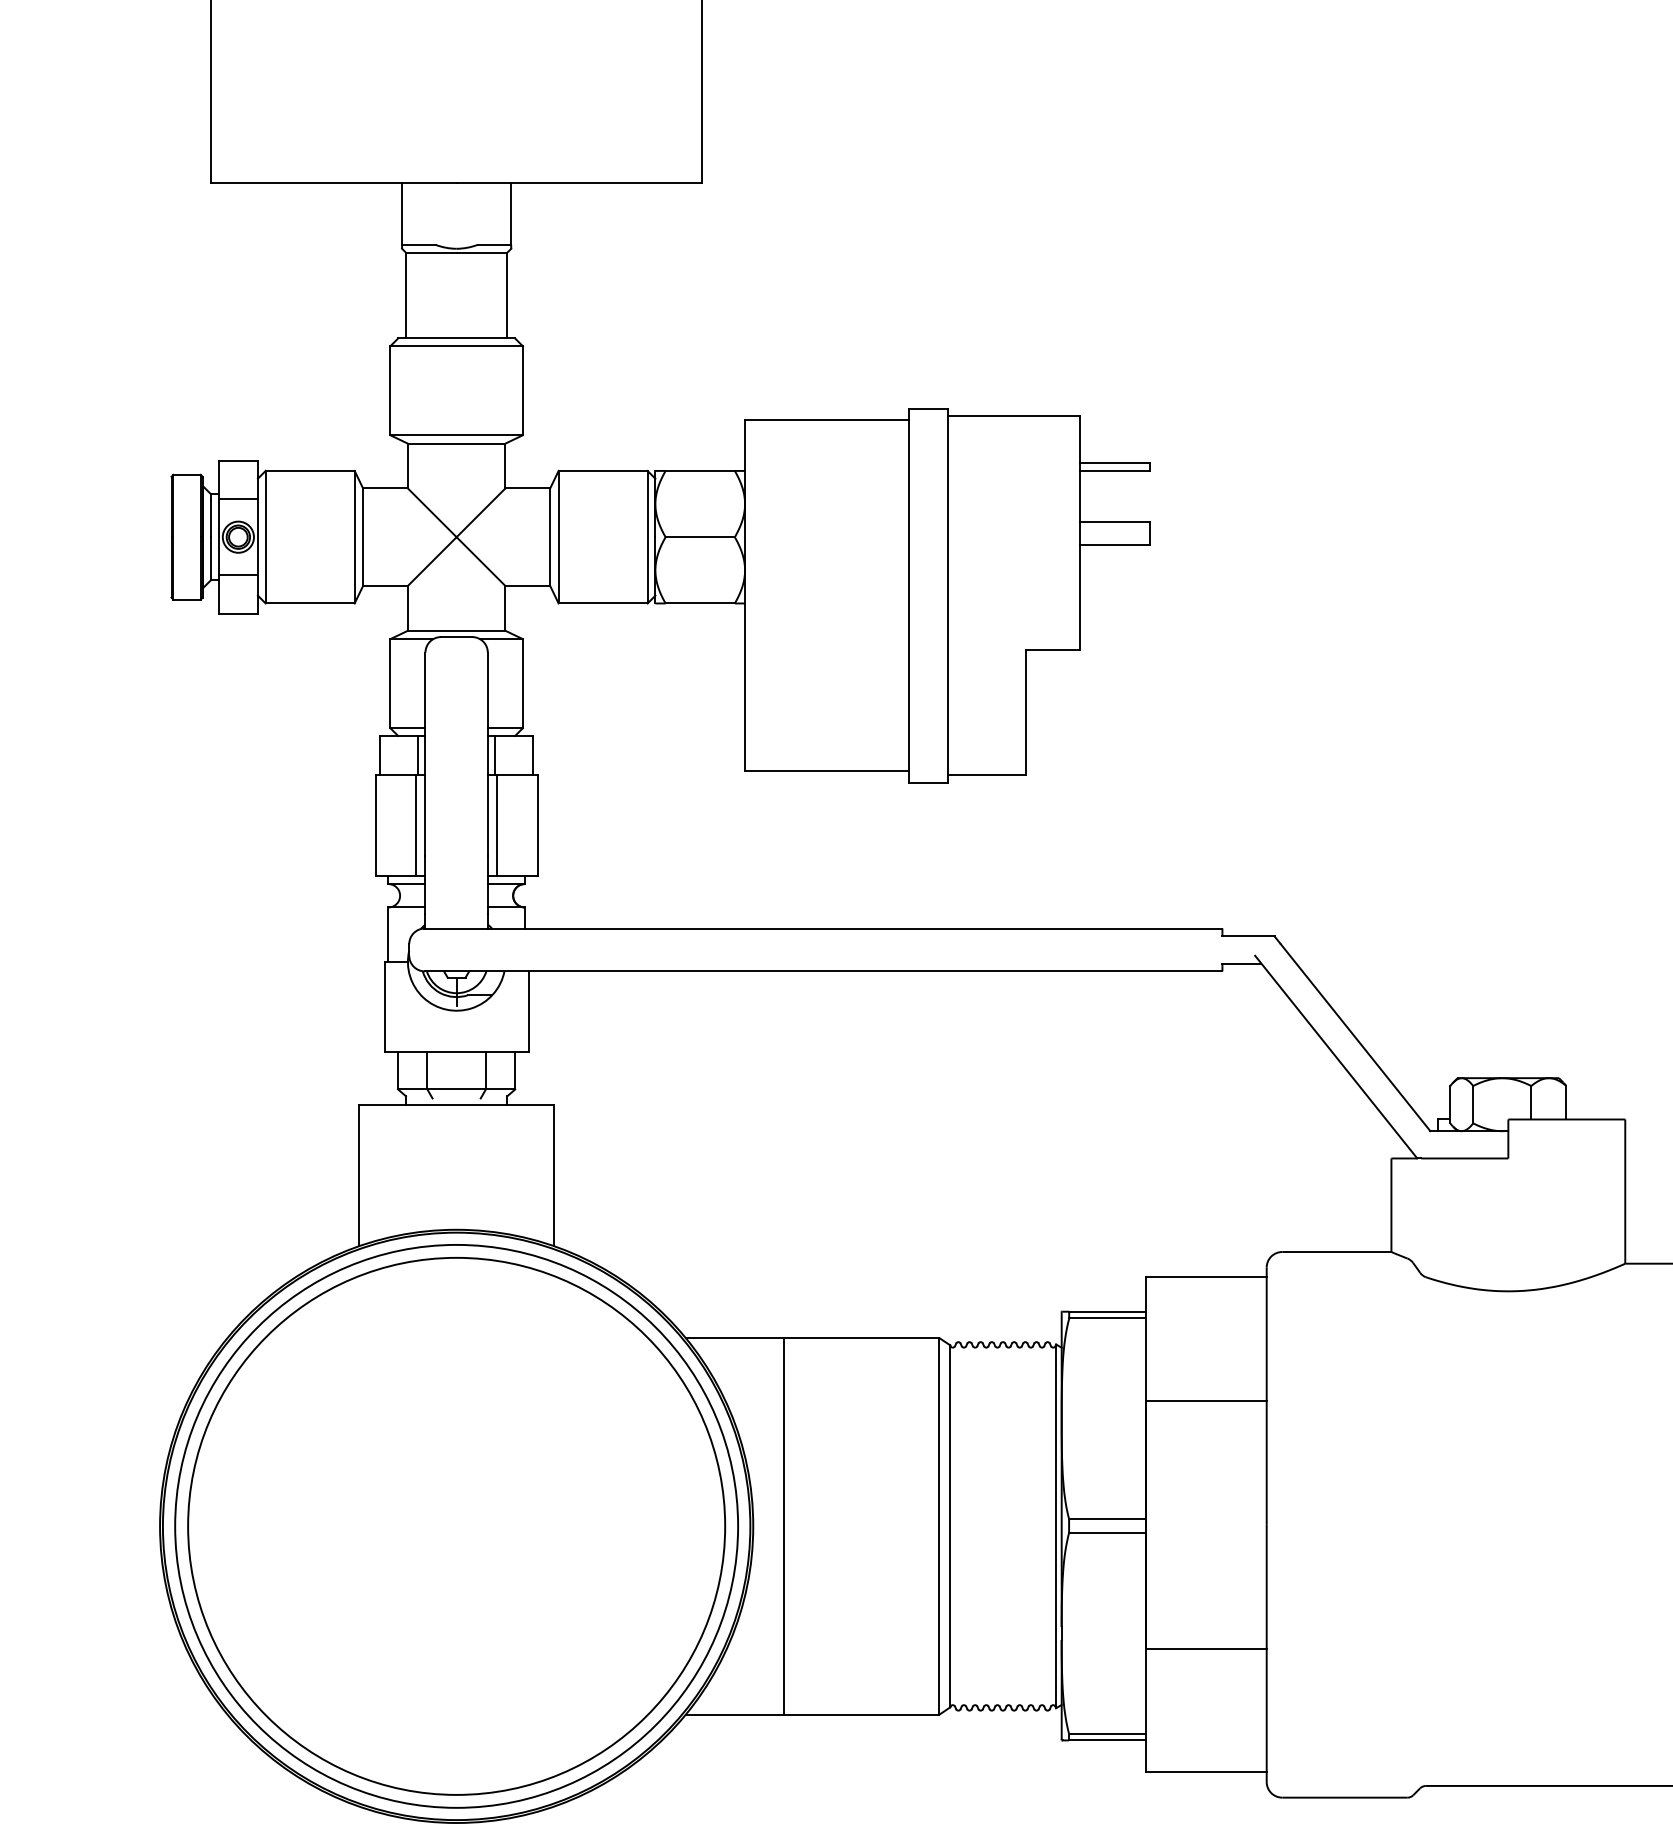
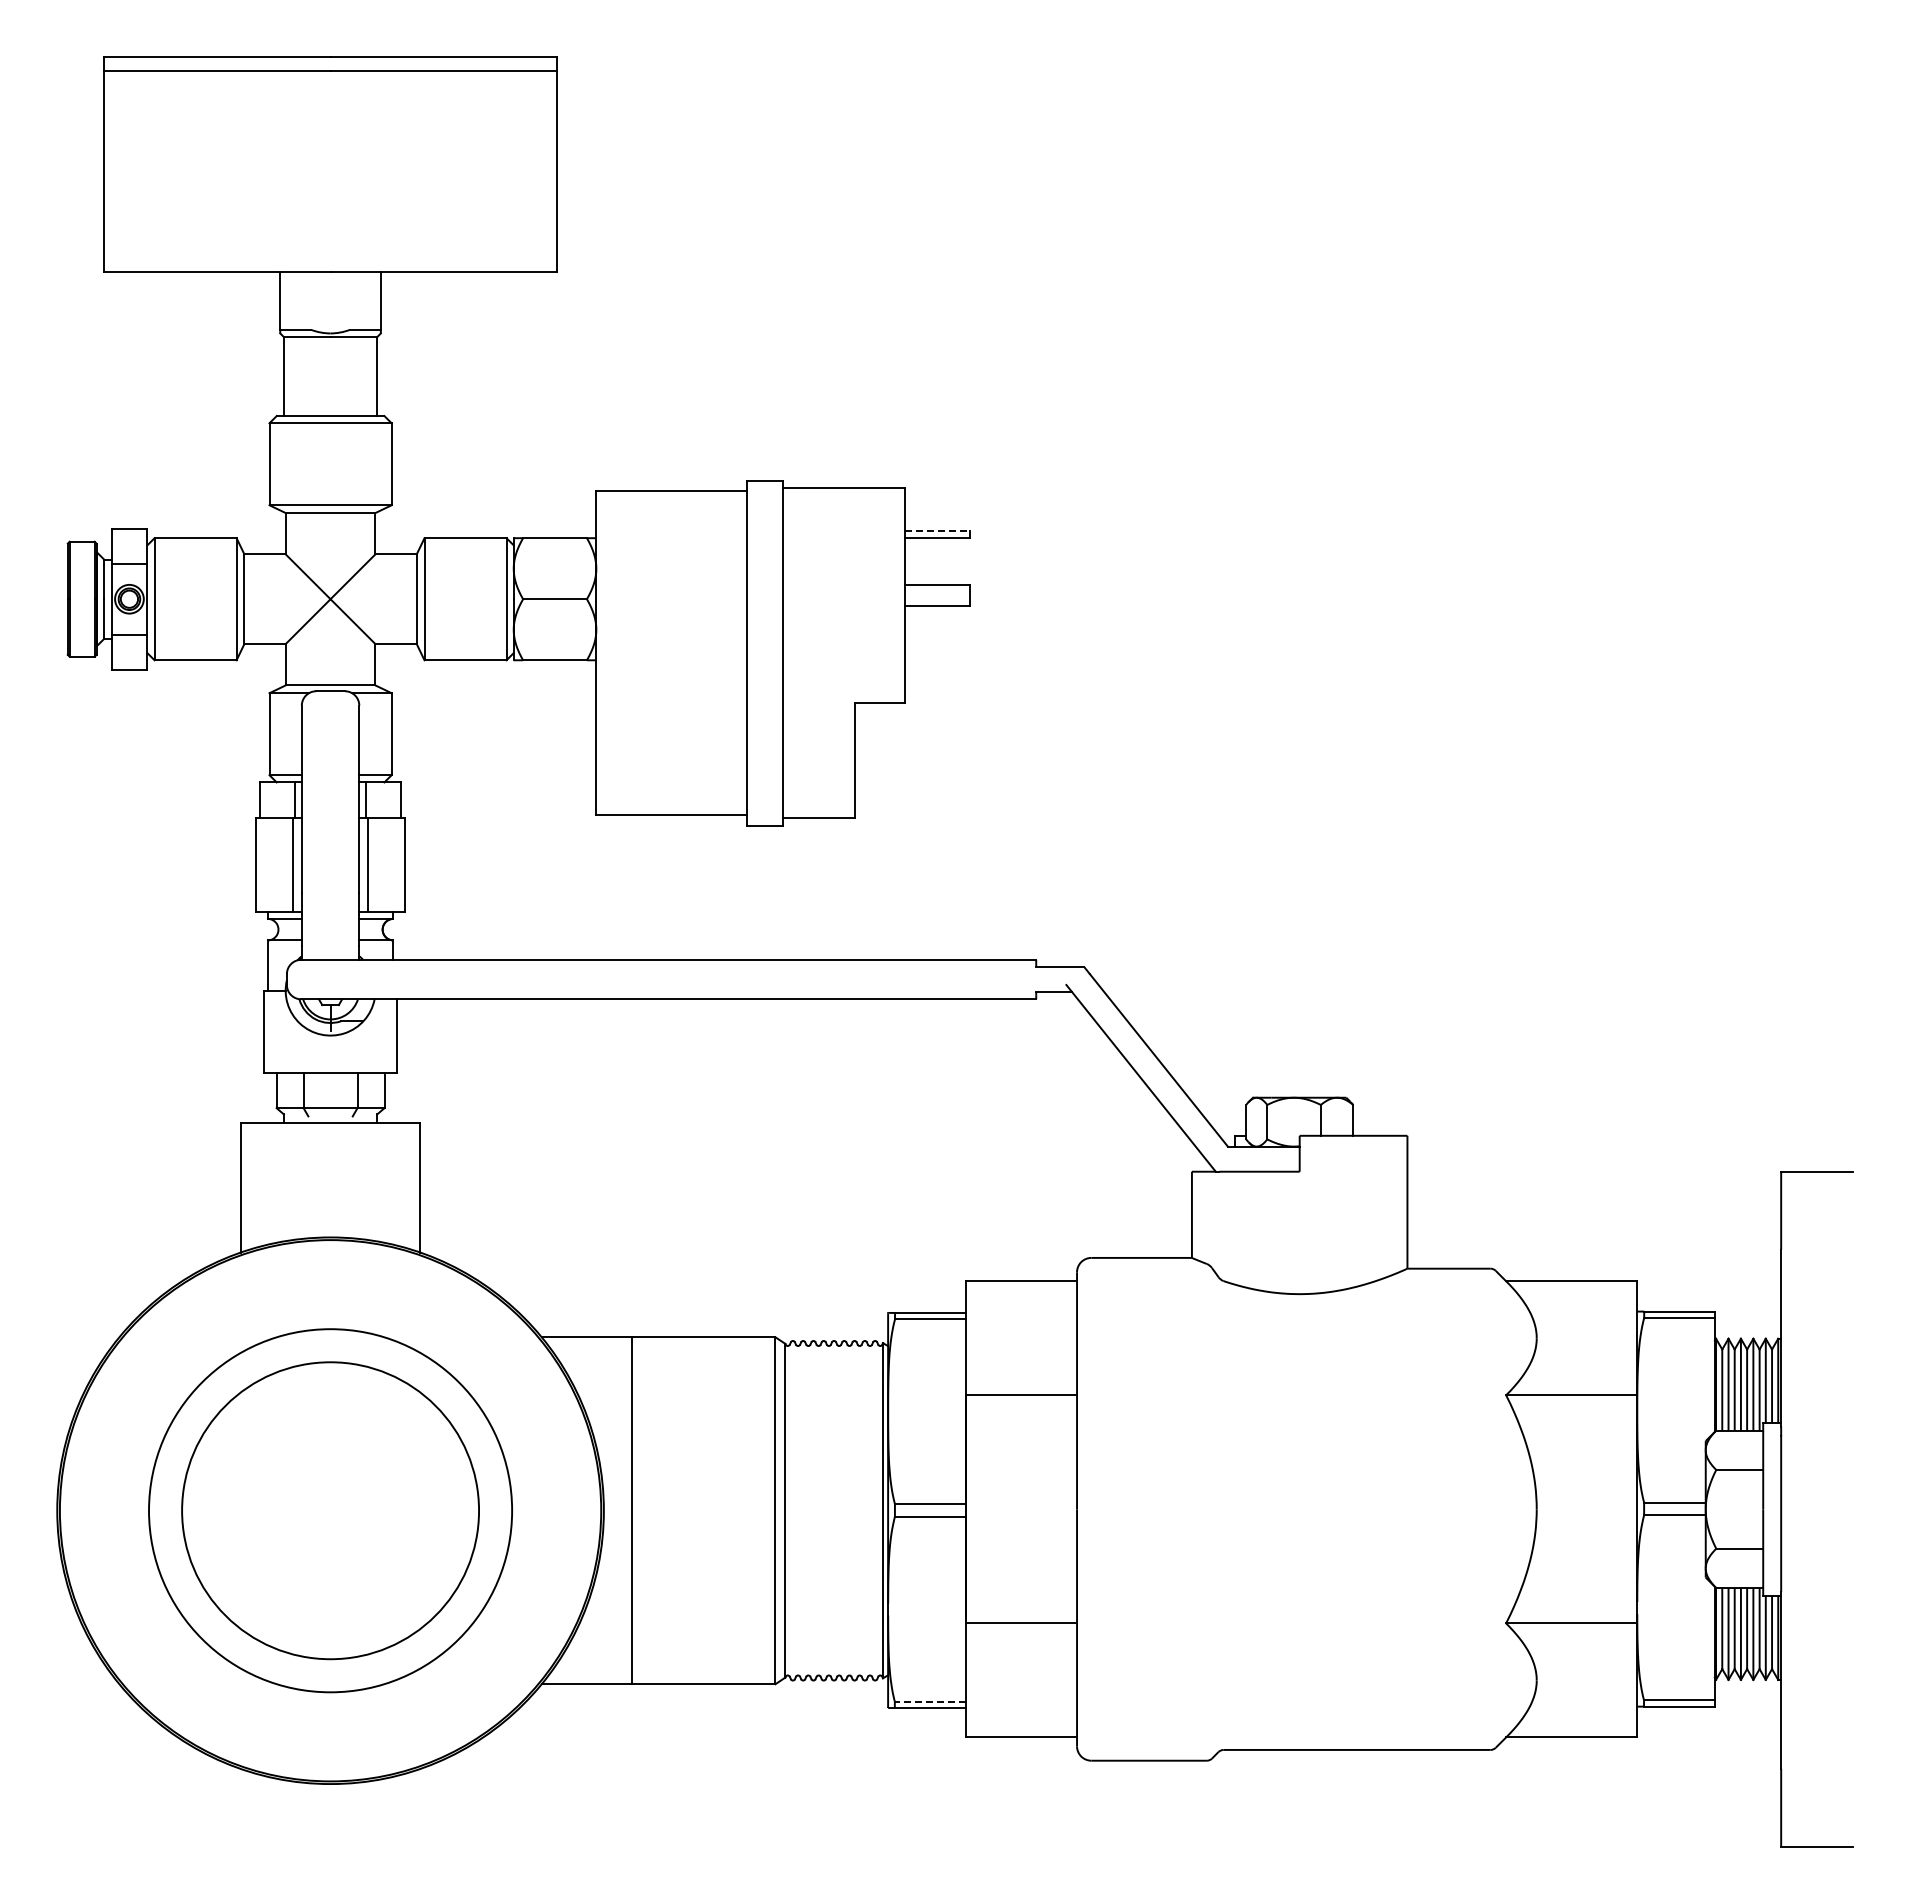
line: (1116, 463) -> (938, 531), solid -> dashed
circle: (456, 1526) -> (330, 1510), size x0.6
circle: (456, 1526) -> (330, 1510), size x0.7
line: (1106, 1733) -> (929, 1701), solid -> dashed

